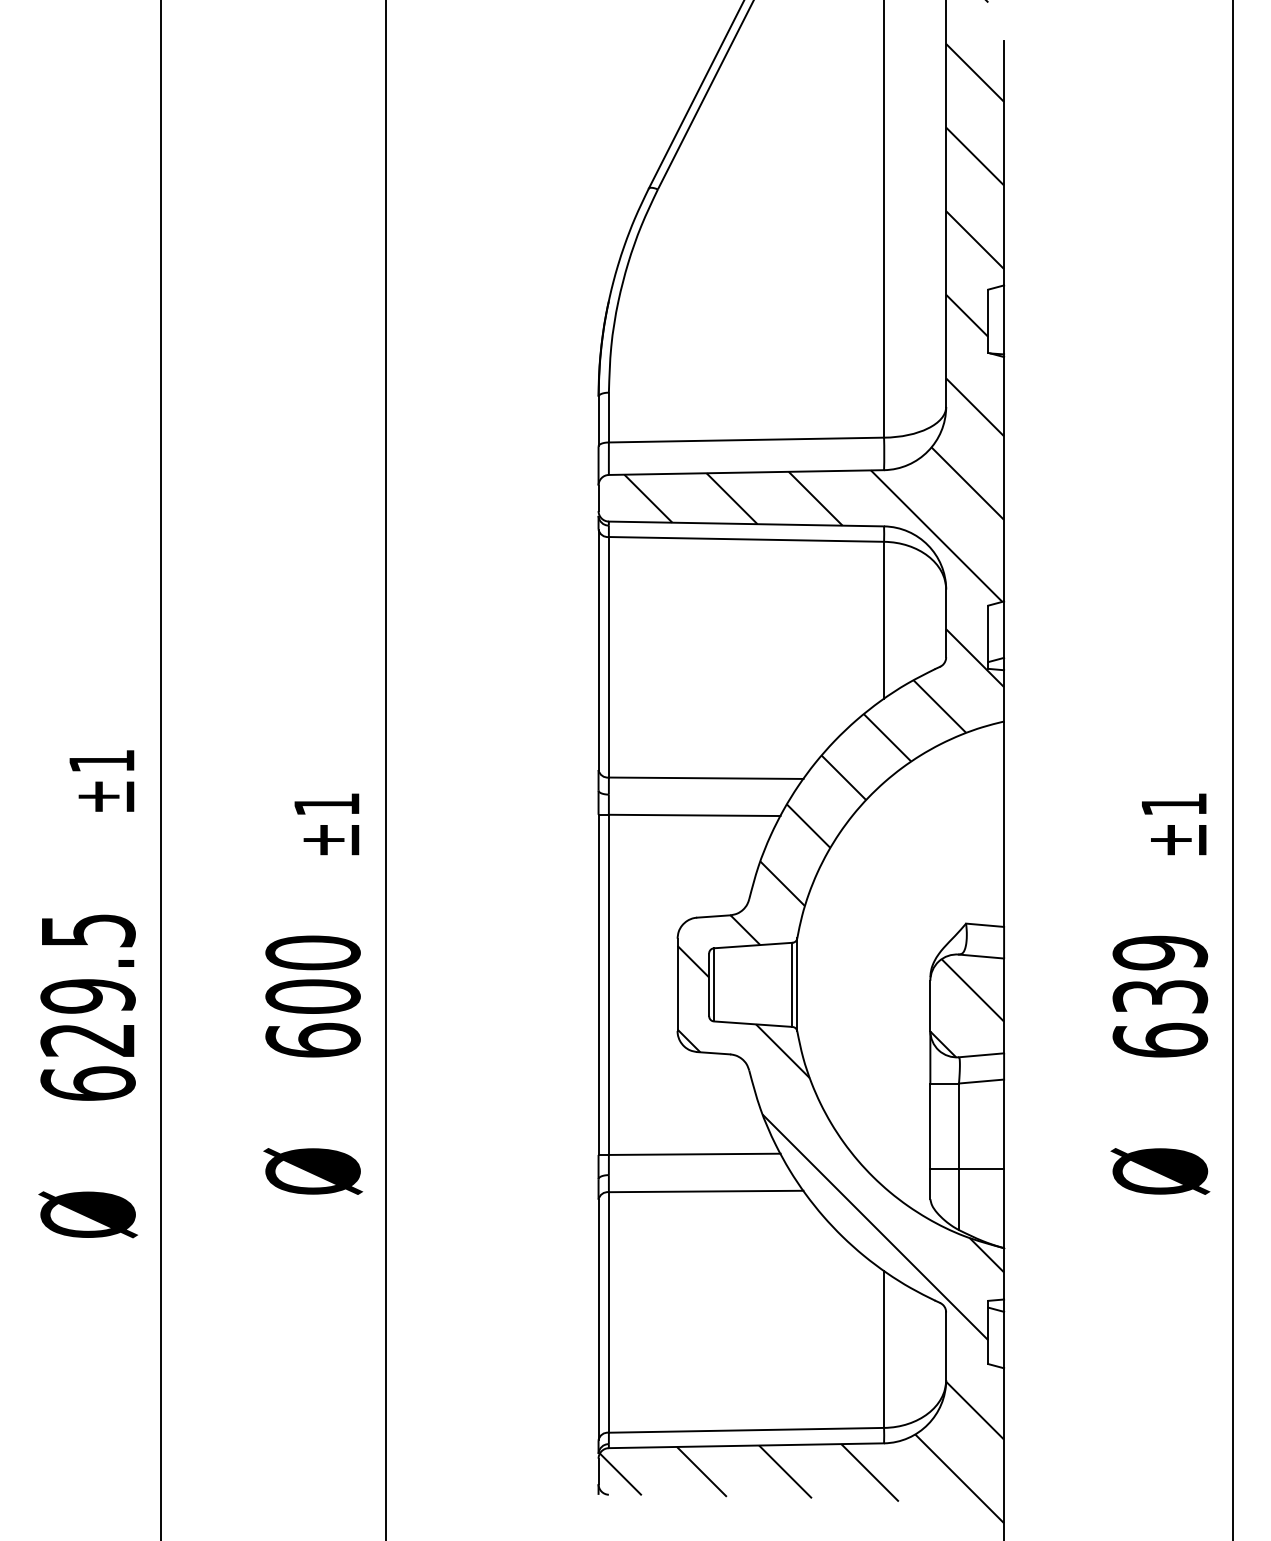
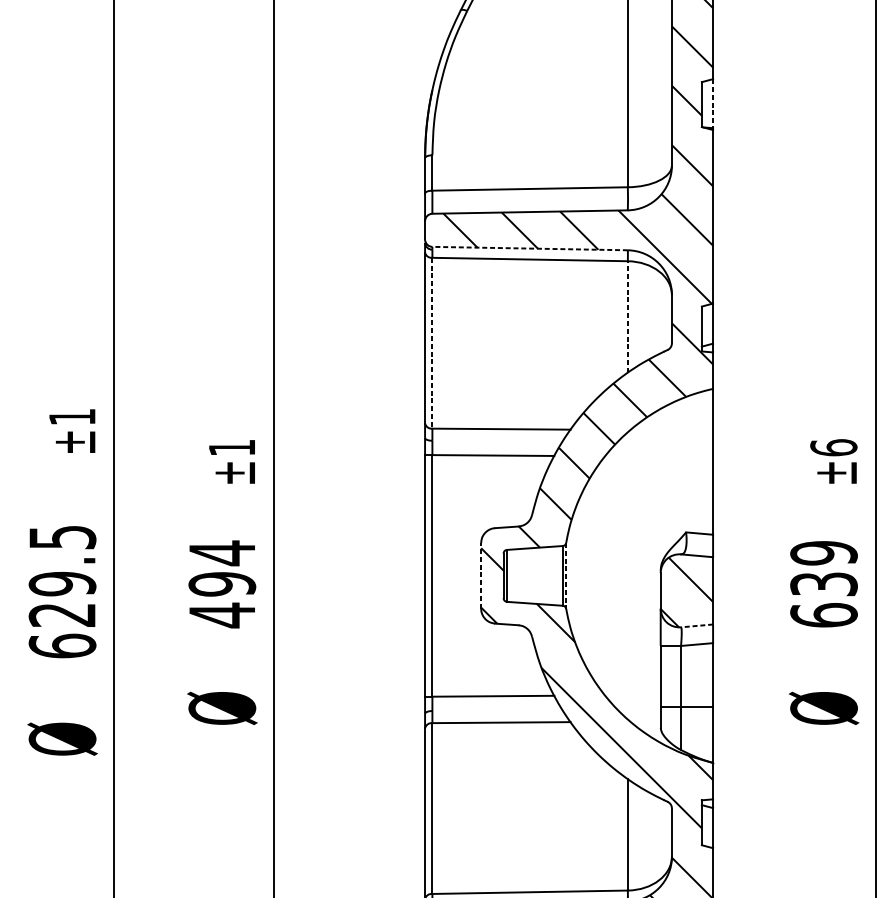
line: (1004, 320) -> (713, 104), solid -> dashed
line: (746, 523) -> (530, 248), solid -> dashed
line: (884, 620) -> (628, 317), solid -> dashed
line: (608, 657) -> (432, 343), solid -> dashed
text: (1173, 804) -> (833, 447), ±1 -> ±6
line: (677, 984) -> (481, 575), solid -> dashed
line: (797, 985) -> (566, 576), solid -> dashed
text: (312, 996) -> (221, 584), 600 -> 494
line: (981, 1055) -> (697, 626), solid -> dashed

